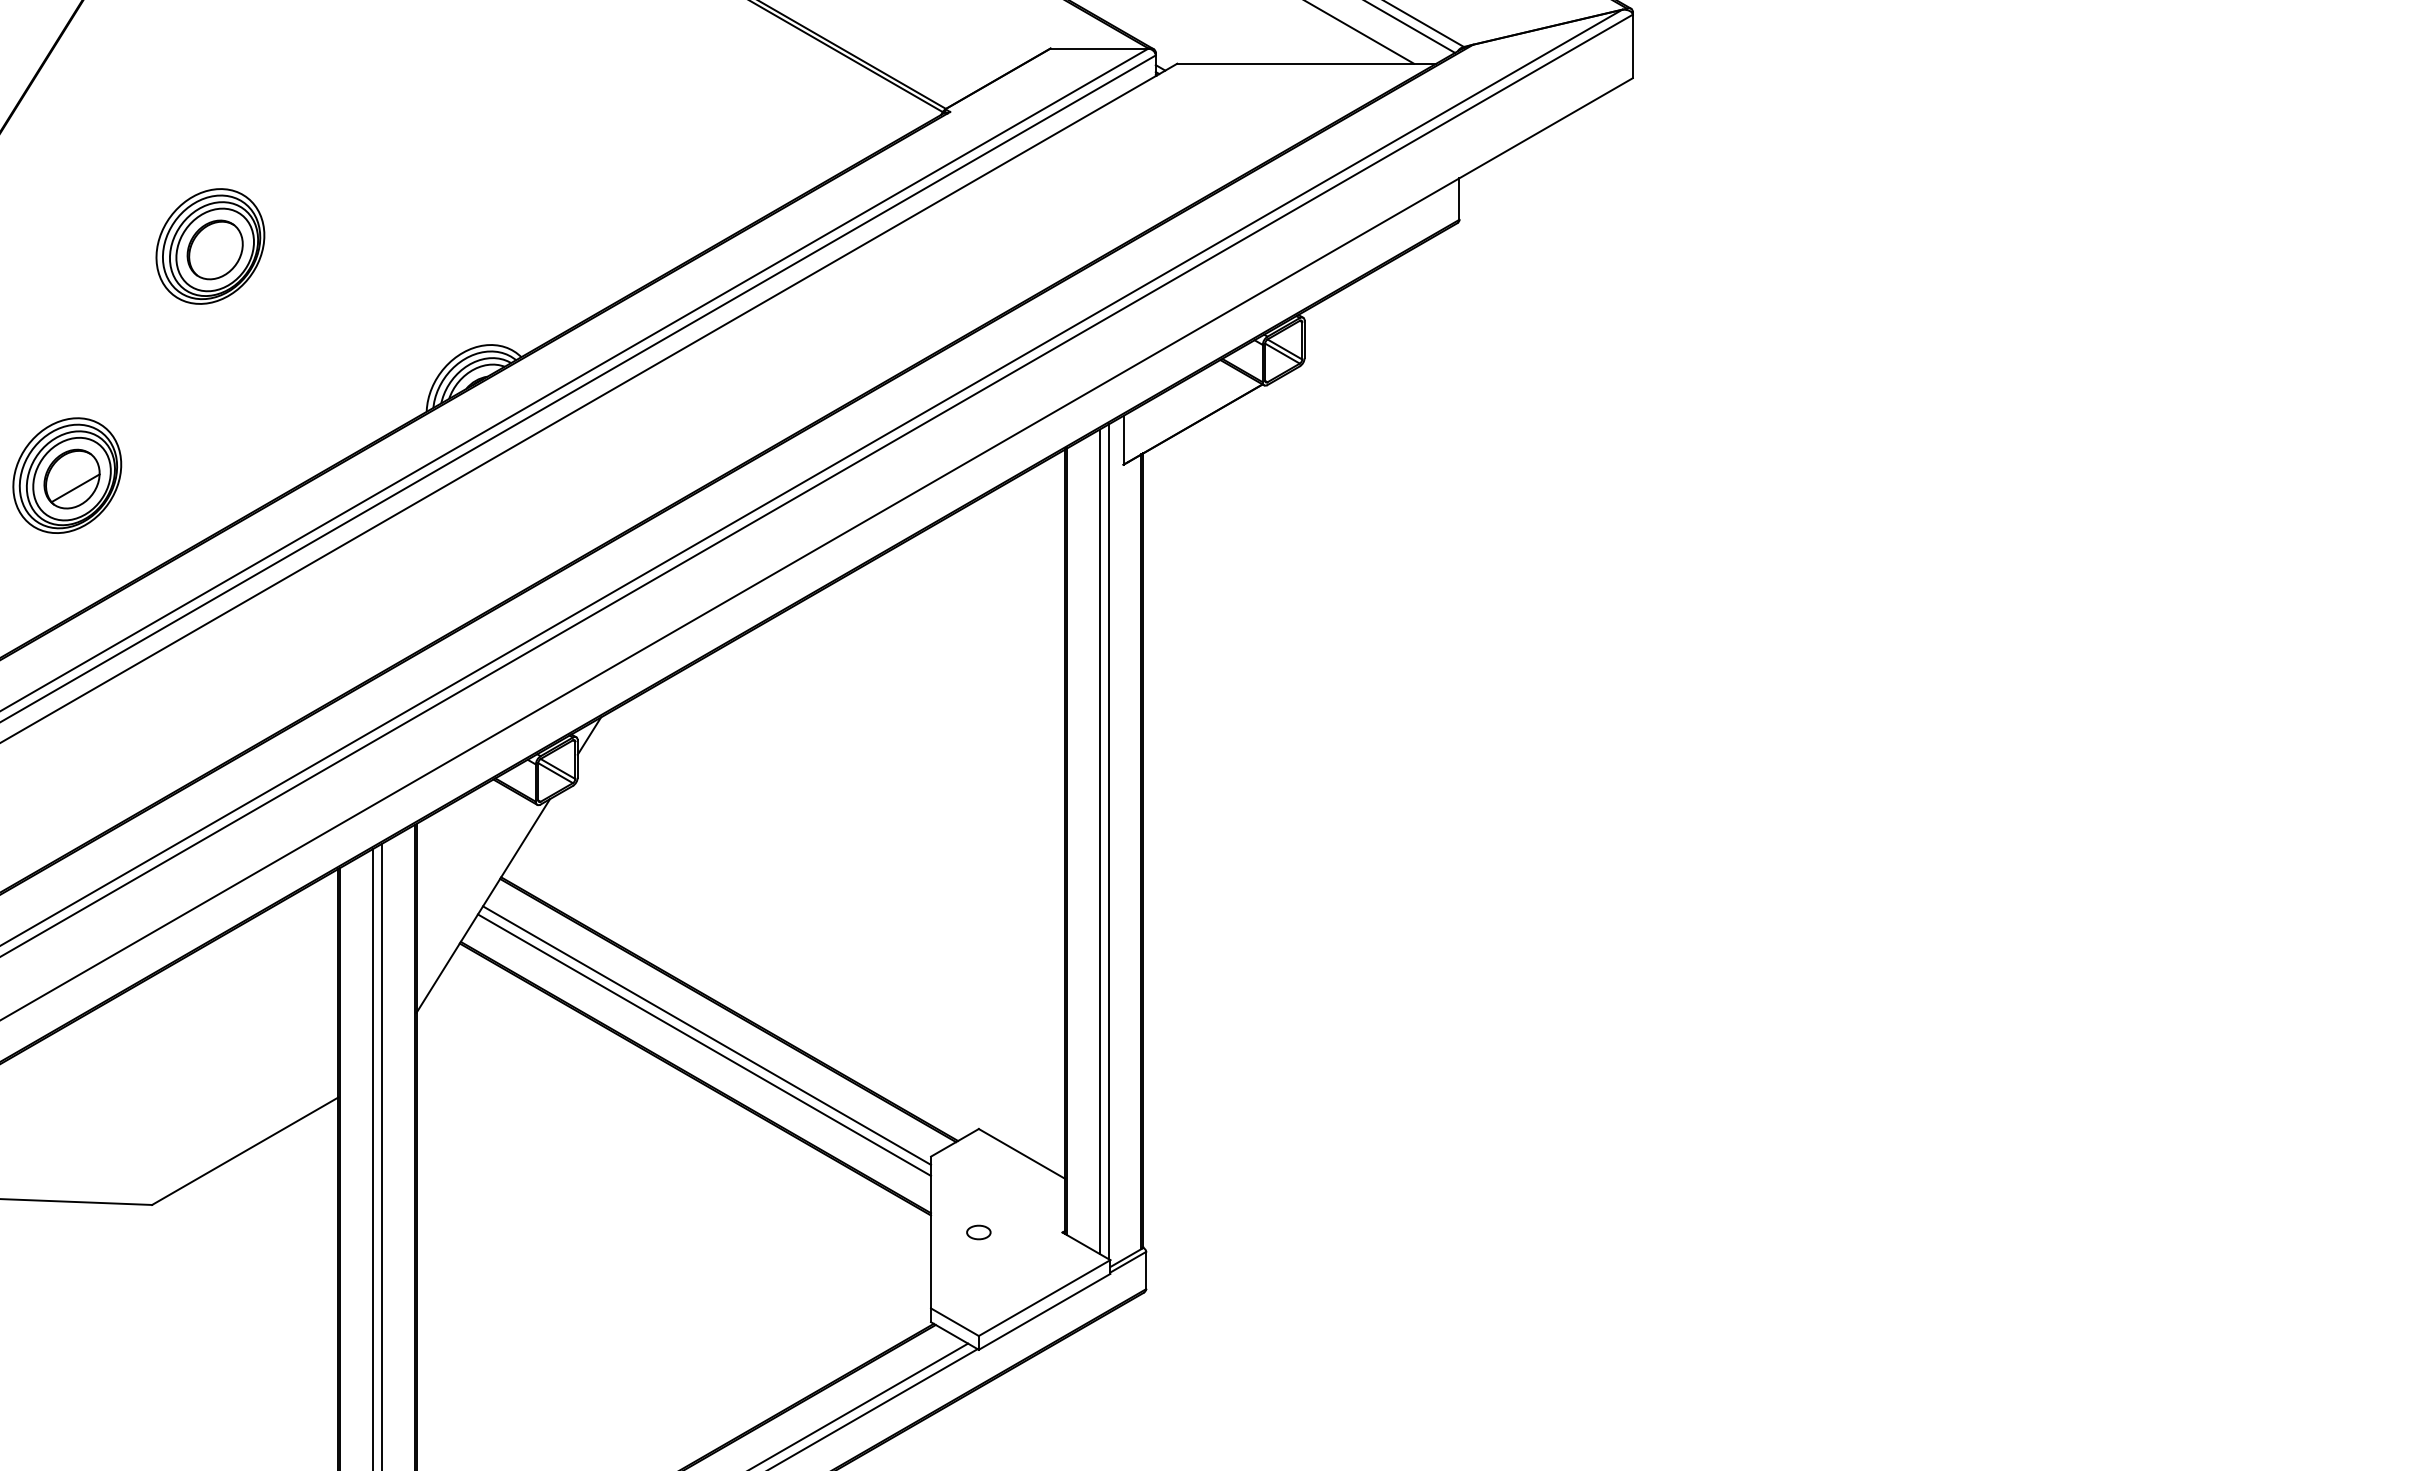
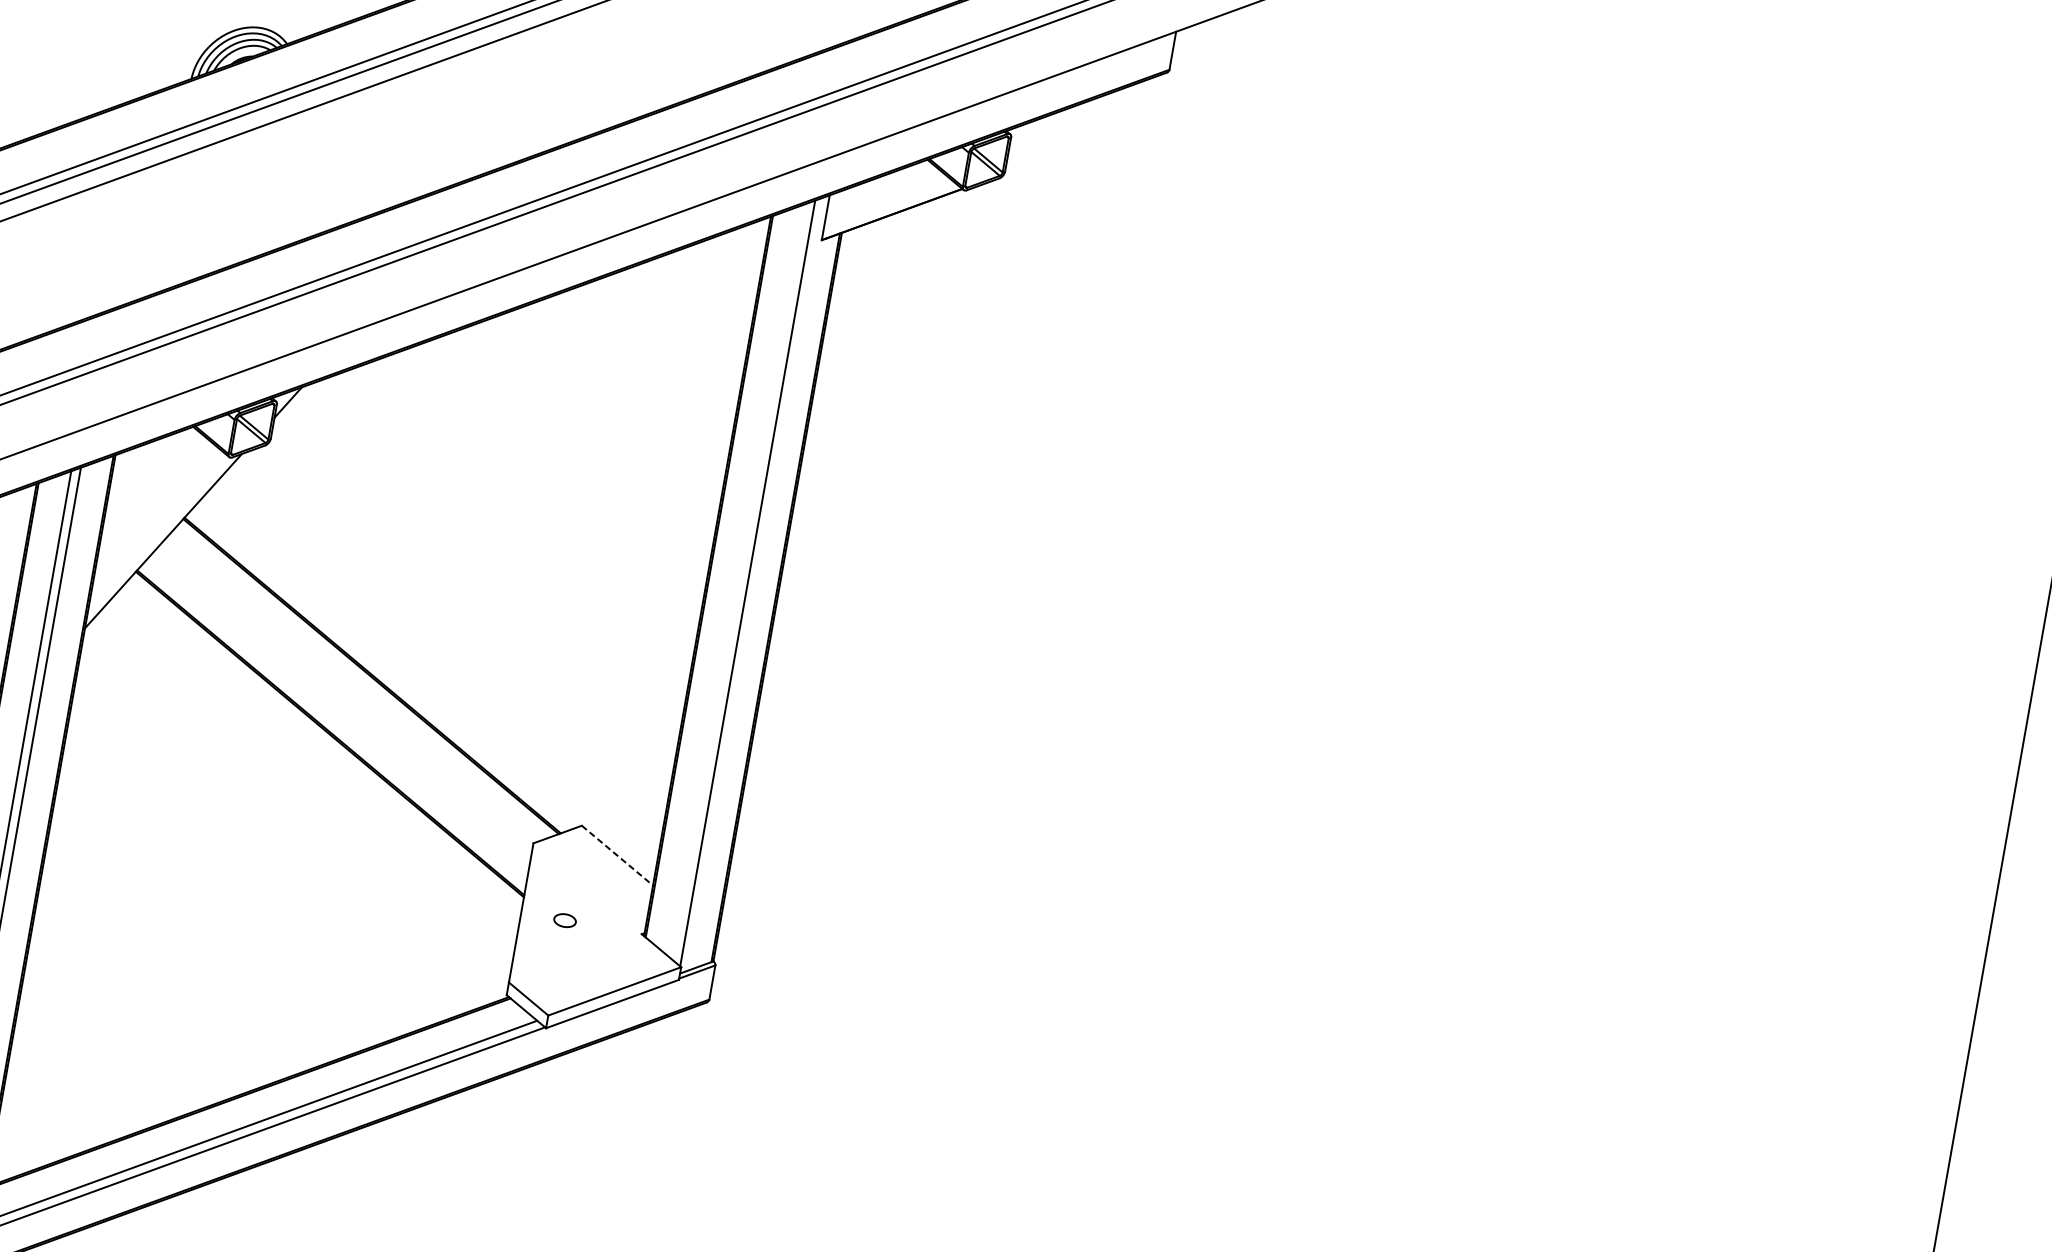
line: (1099, 841) -> (738, 581), removed
line: (707, 1035) -> (348, 696), removed
line: (704, 1044) -> (343, 703), removed
line: (1022, 1153) -> (617, 855), solid -> dashed

